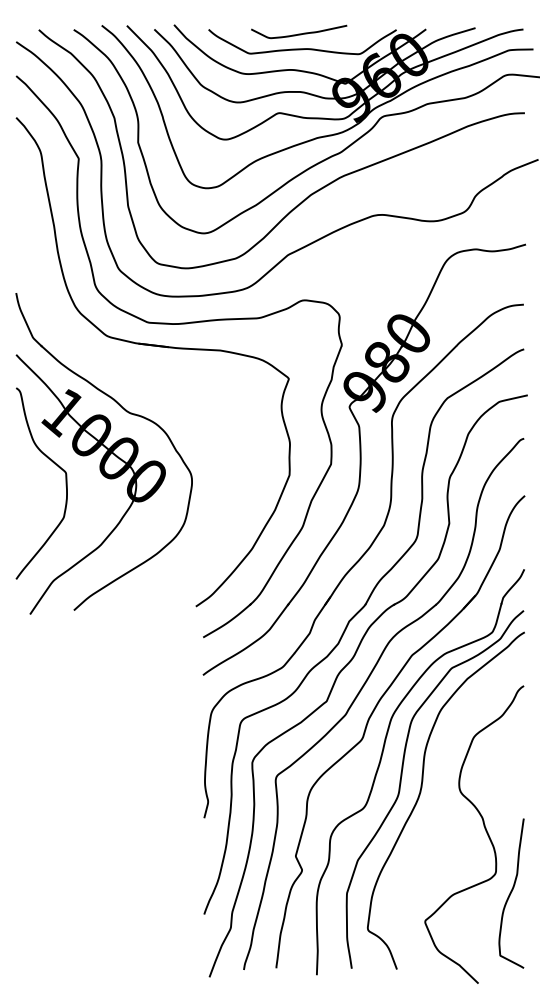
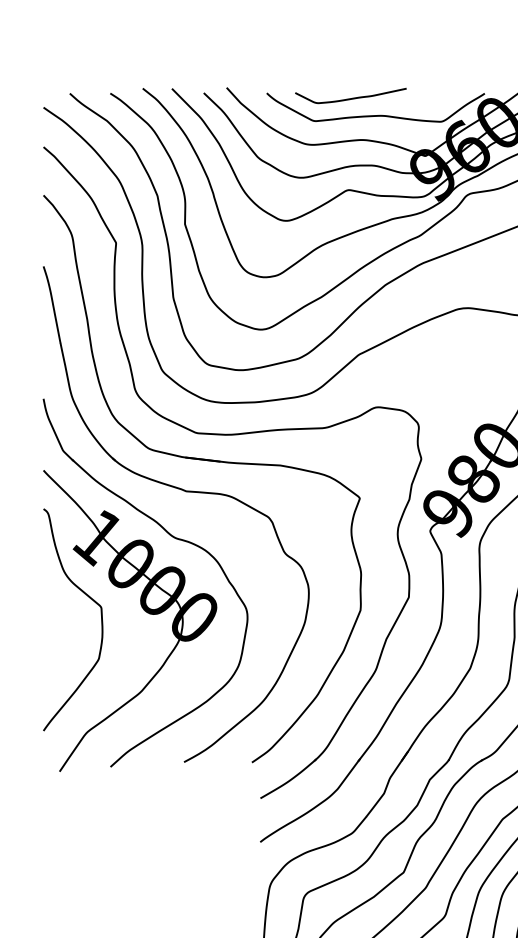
curve: (299, 33) -> (351, 97), moved
part: (137, 373) -> (184, 492), added

